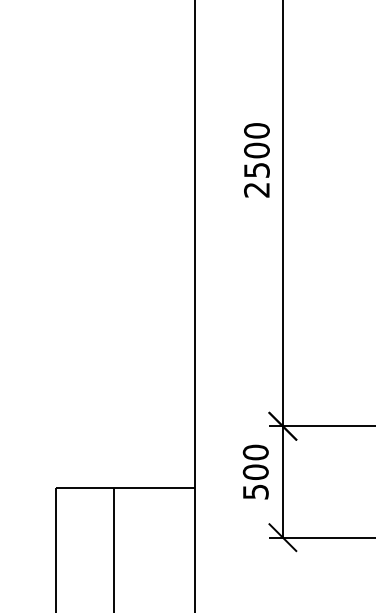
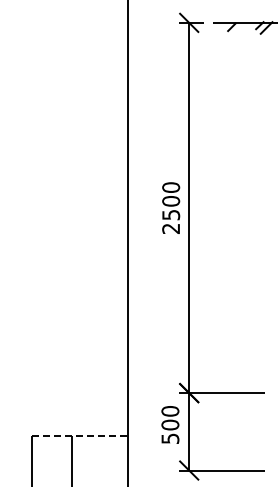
line: (126, 488) -> (80, 436), solid -> dashed

